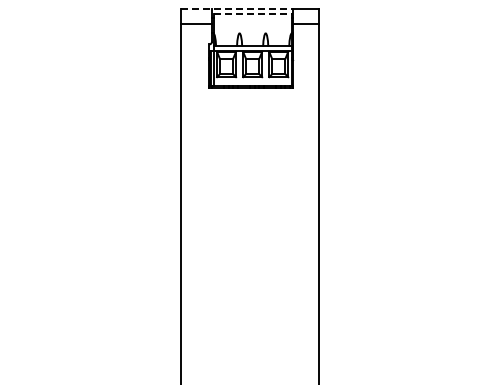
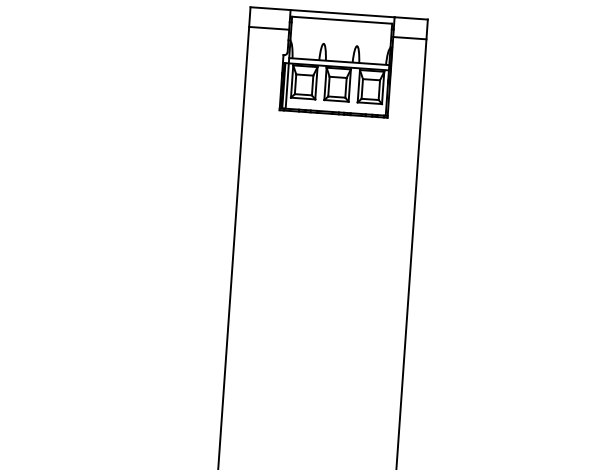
line: (237, 8) -> (323, 11), dashed -> solid
line: (253, 14) -> (343, 20), dashed -> solid

